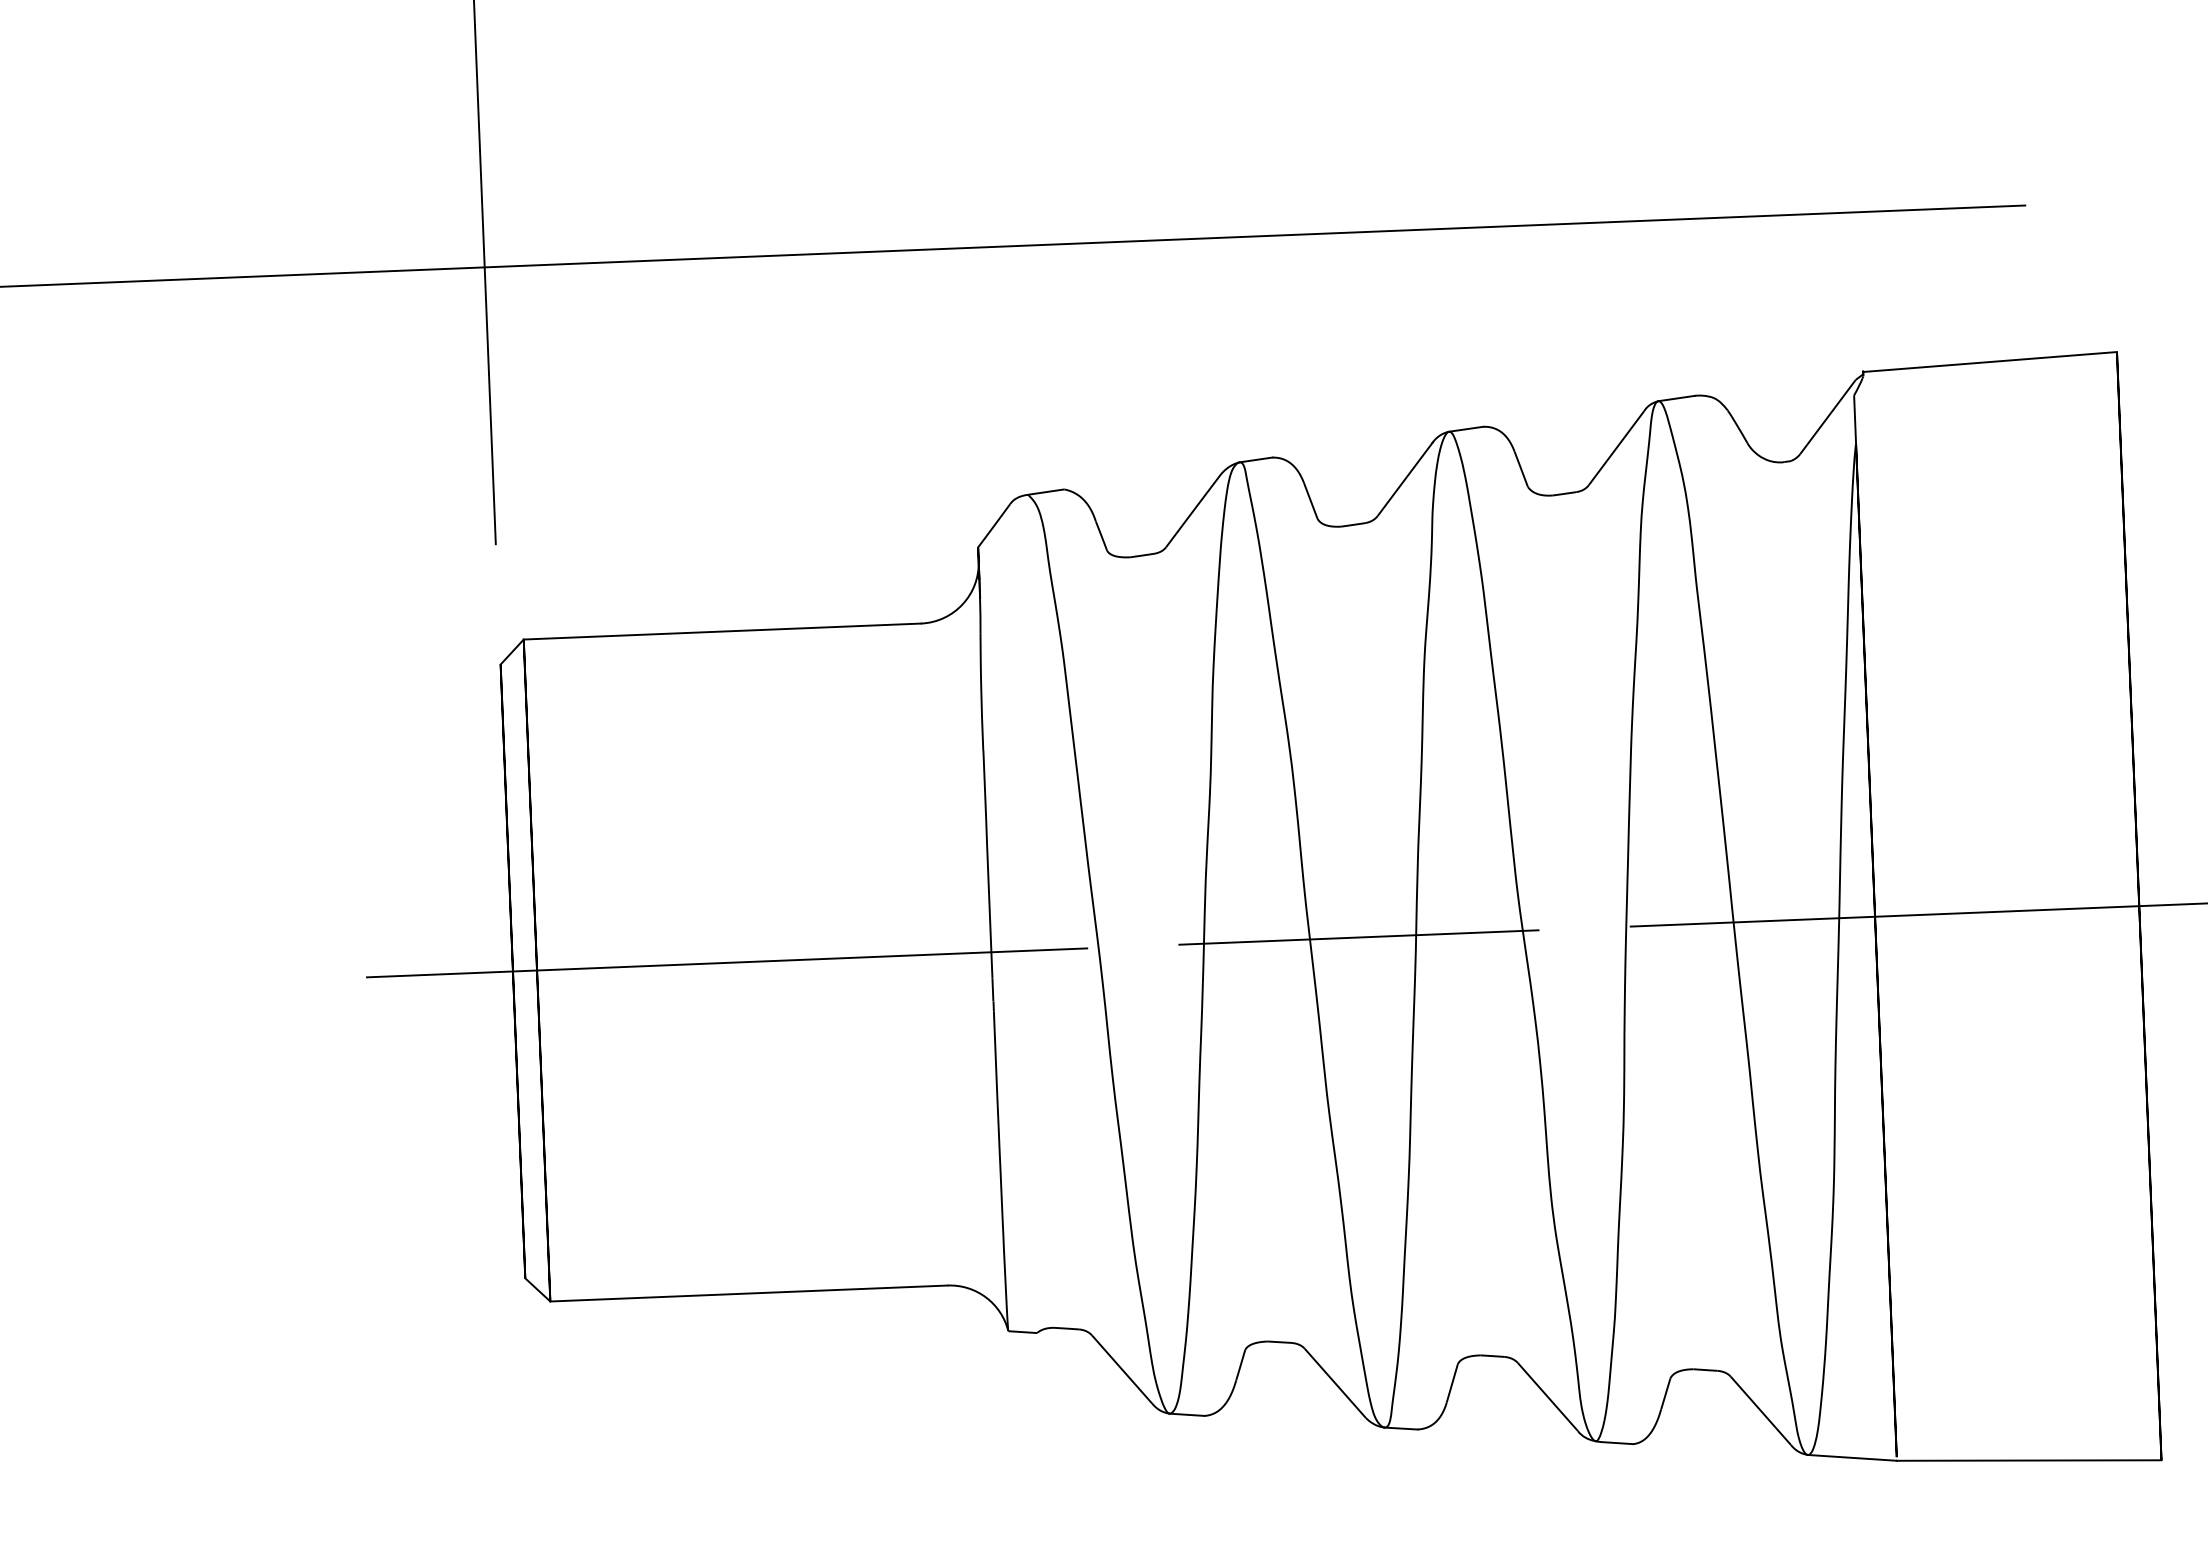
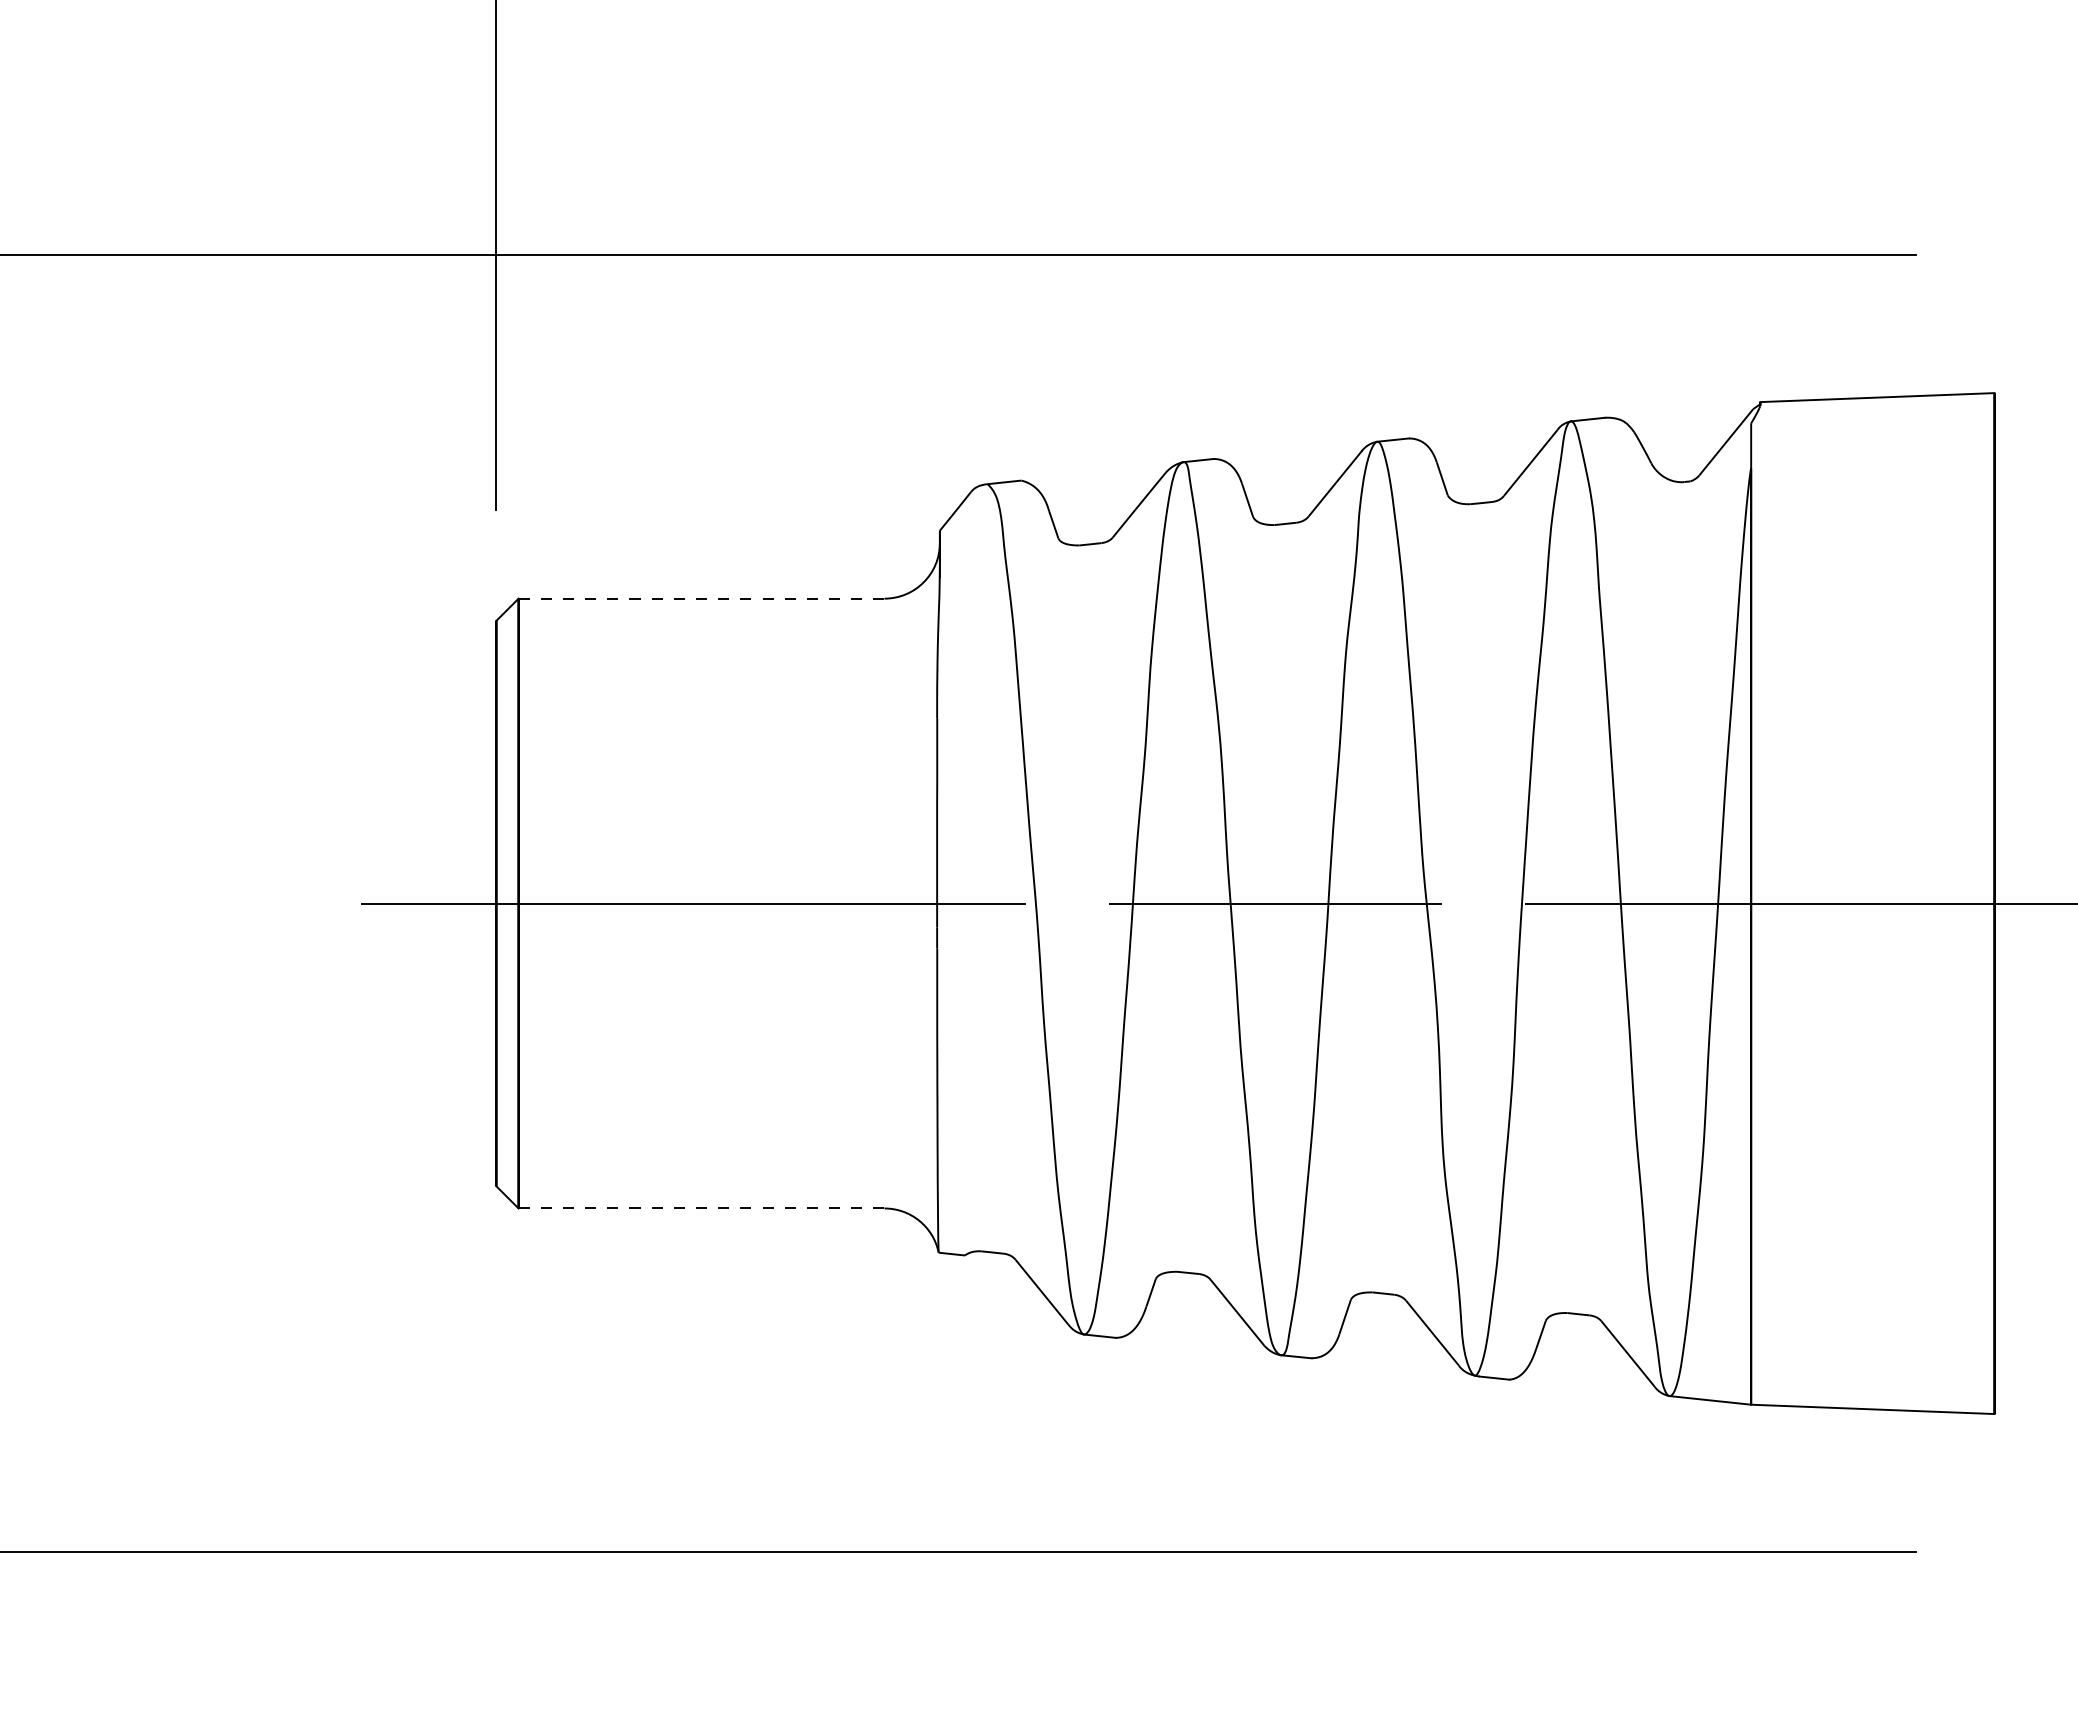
line: (722, 631) -> (701, 598), solid -> dashed
line: (748, 1293) -> (701, 1208), solid -> dashed

